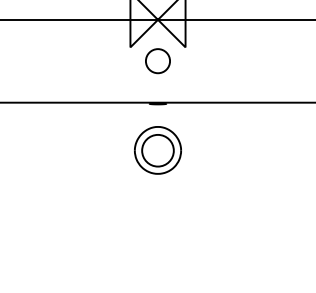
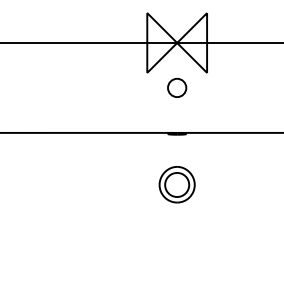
circle: (157, 61) -> (176, 88), size x0.7
part: (157, 150) -> (176, 184), size x0.7

